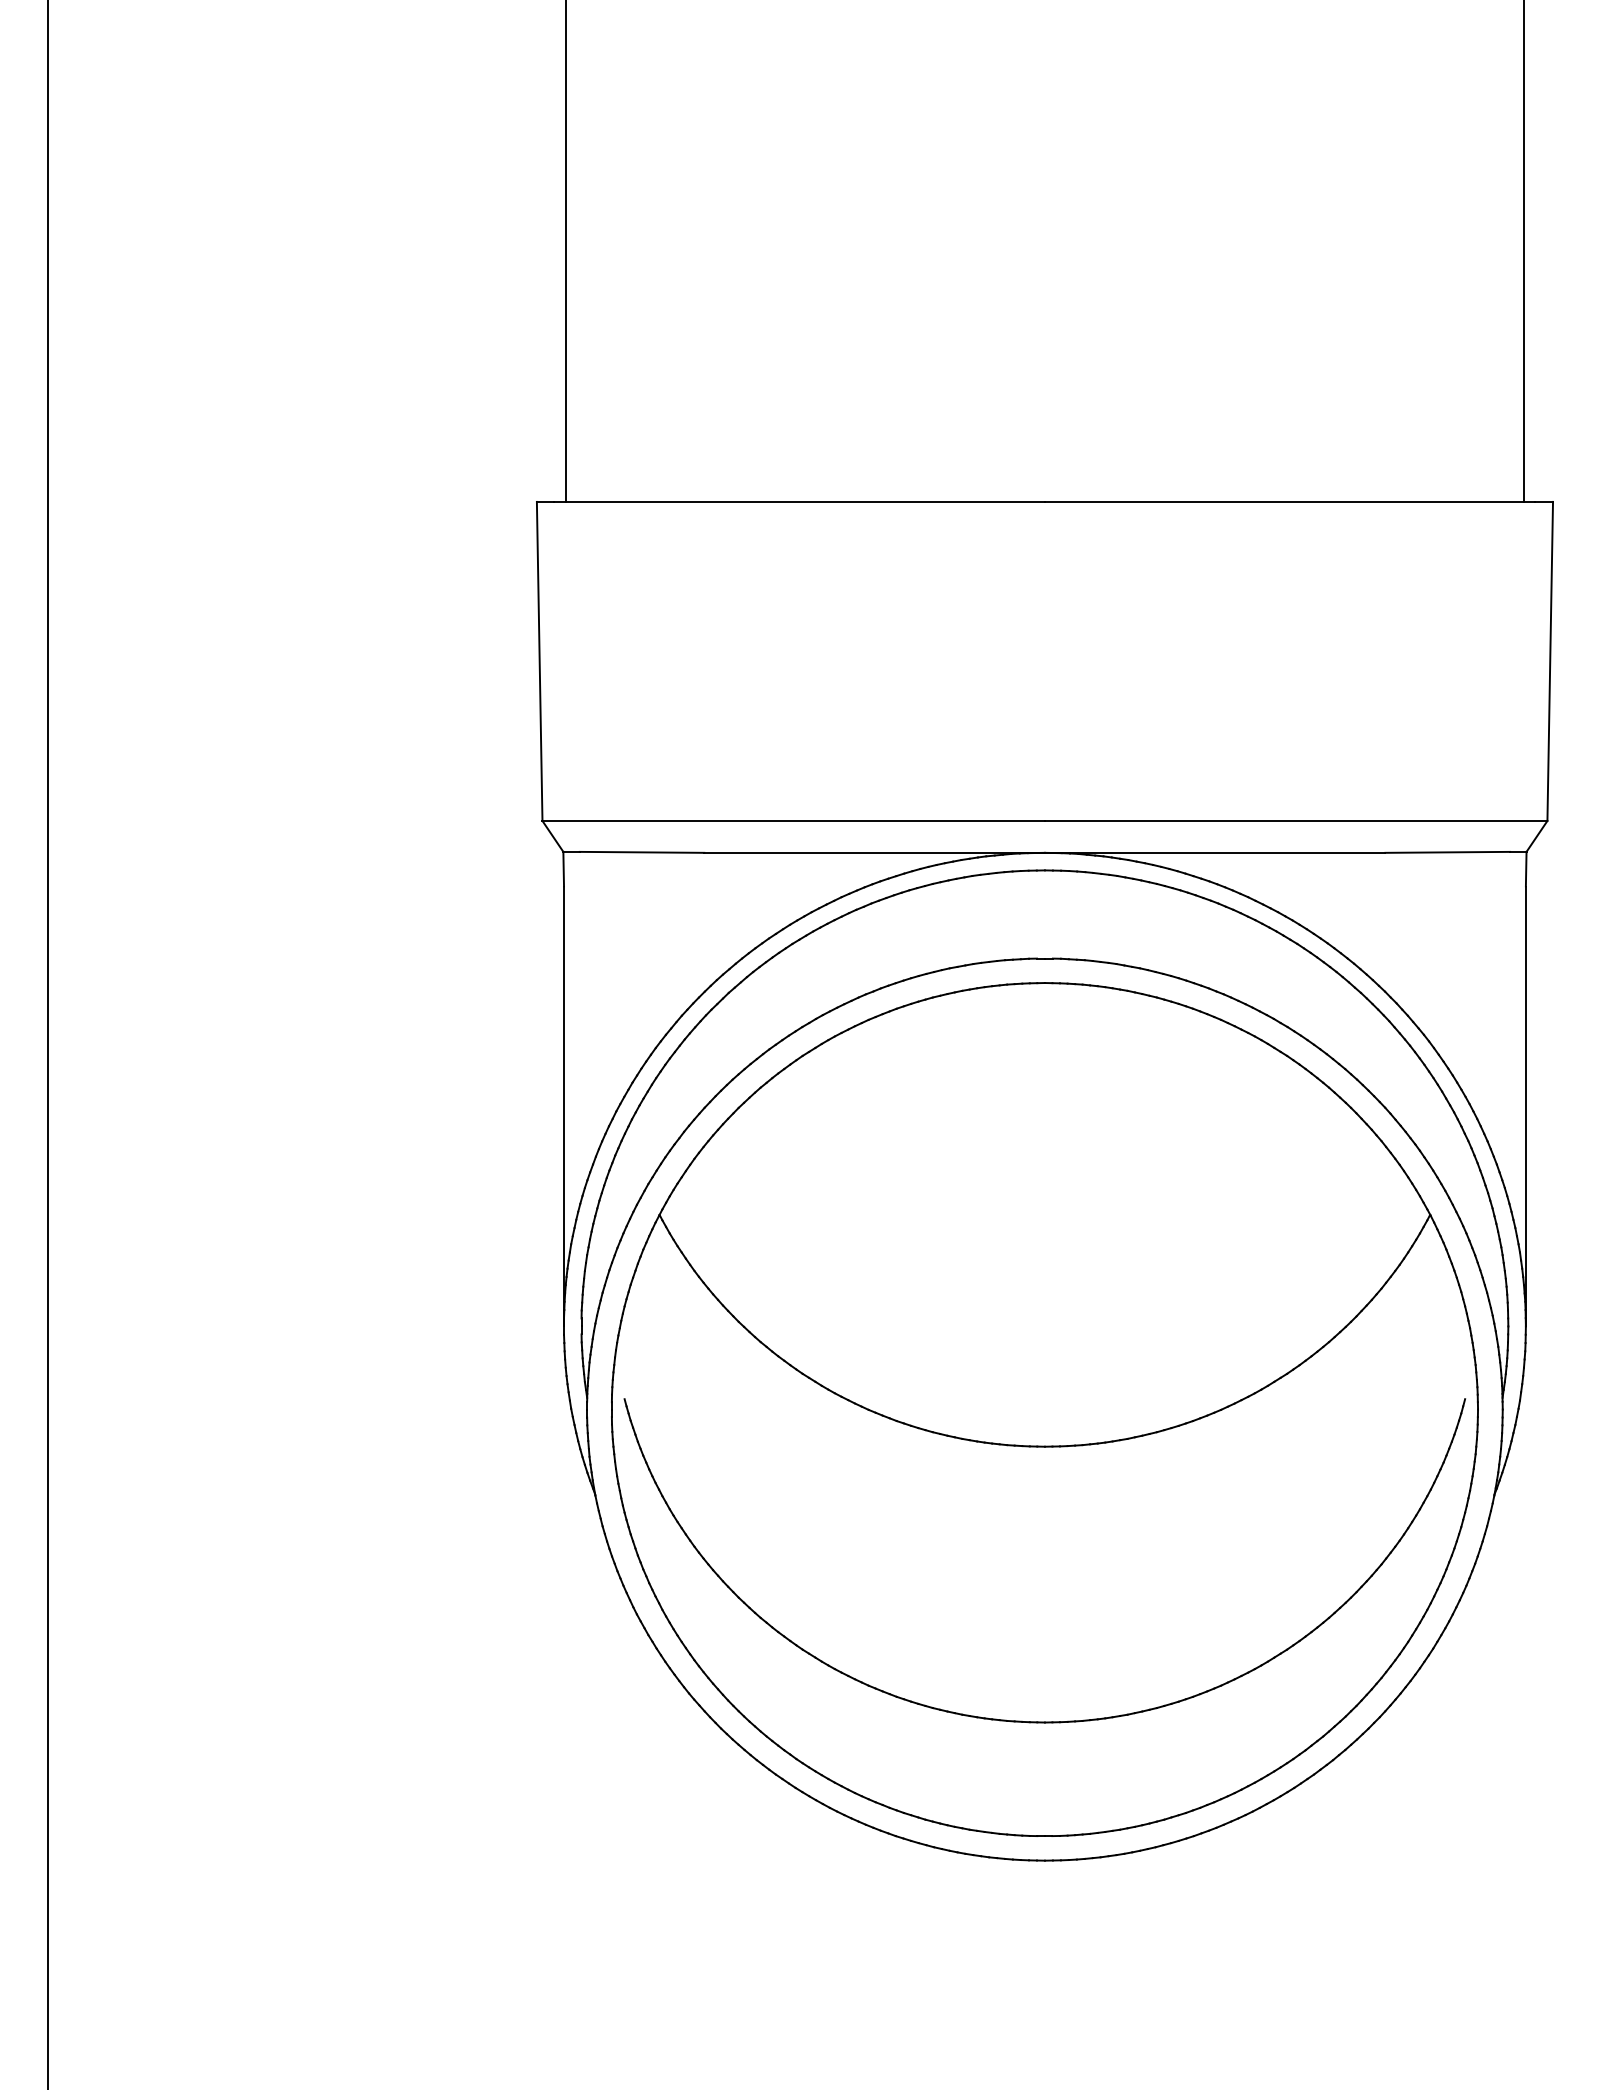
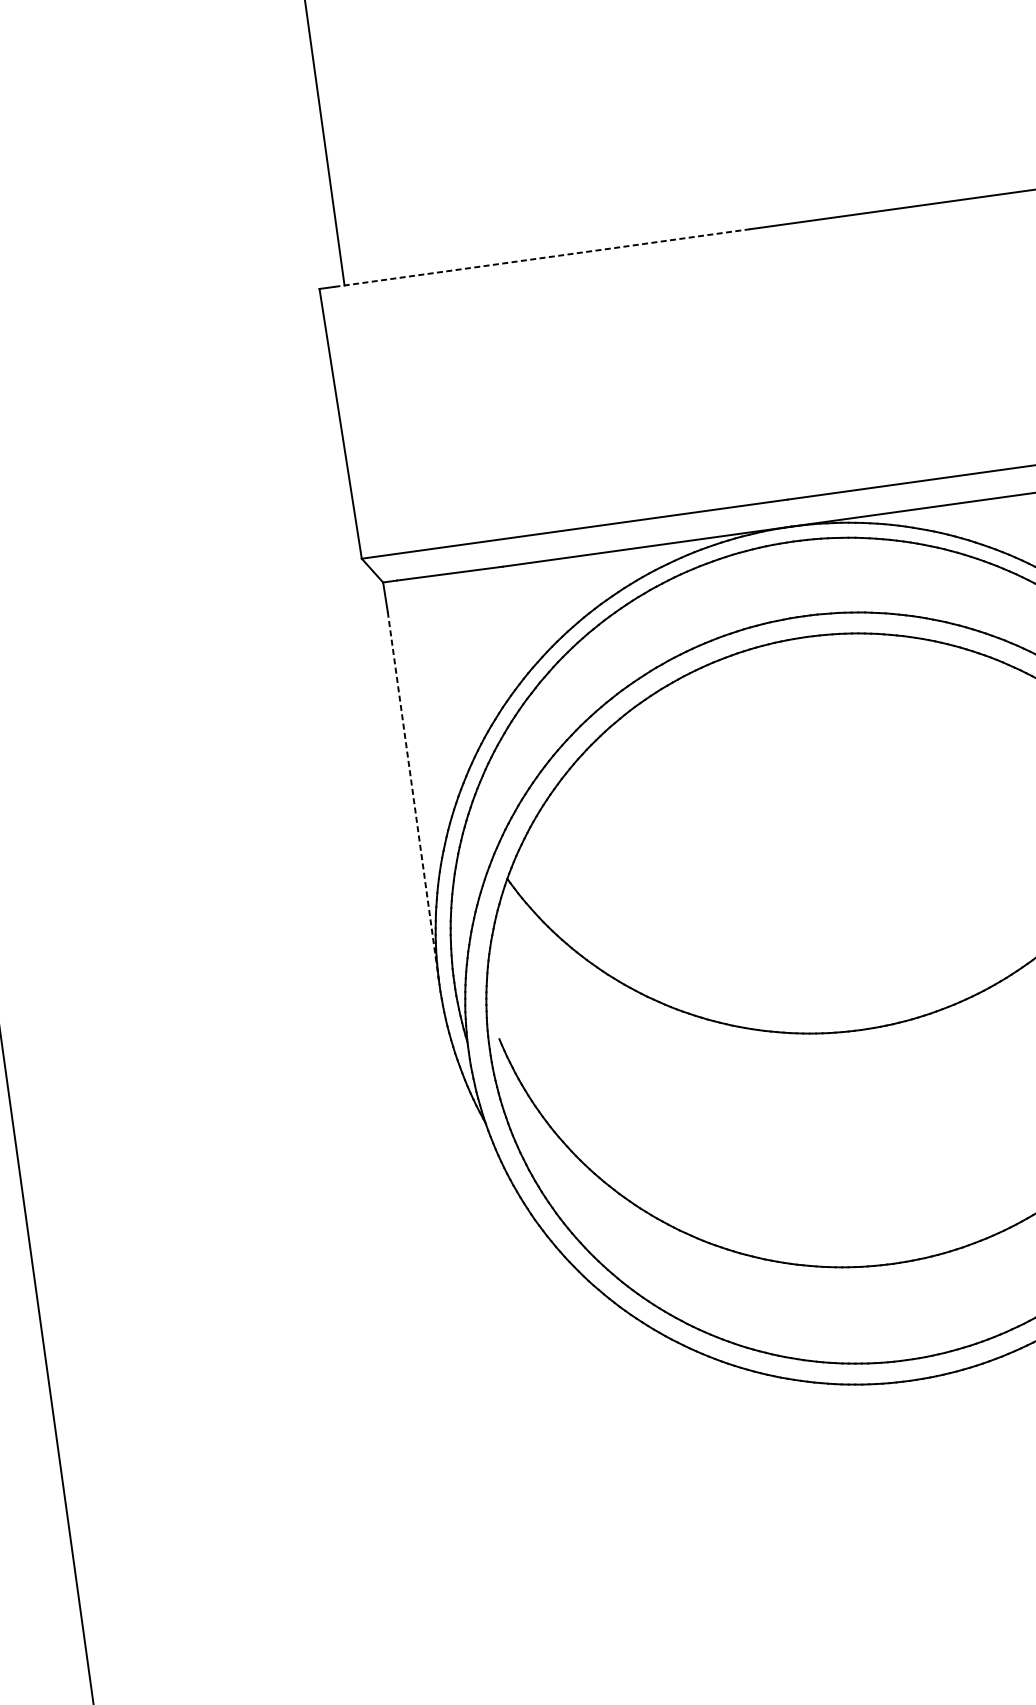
line: (800, 501) -> (542, 257), solid -> dashed
line: (564, 1106) -> (414, 798), solid -> dashed

